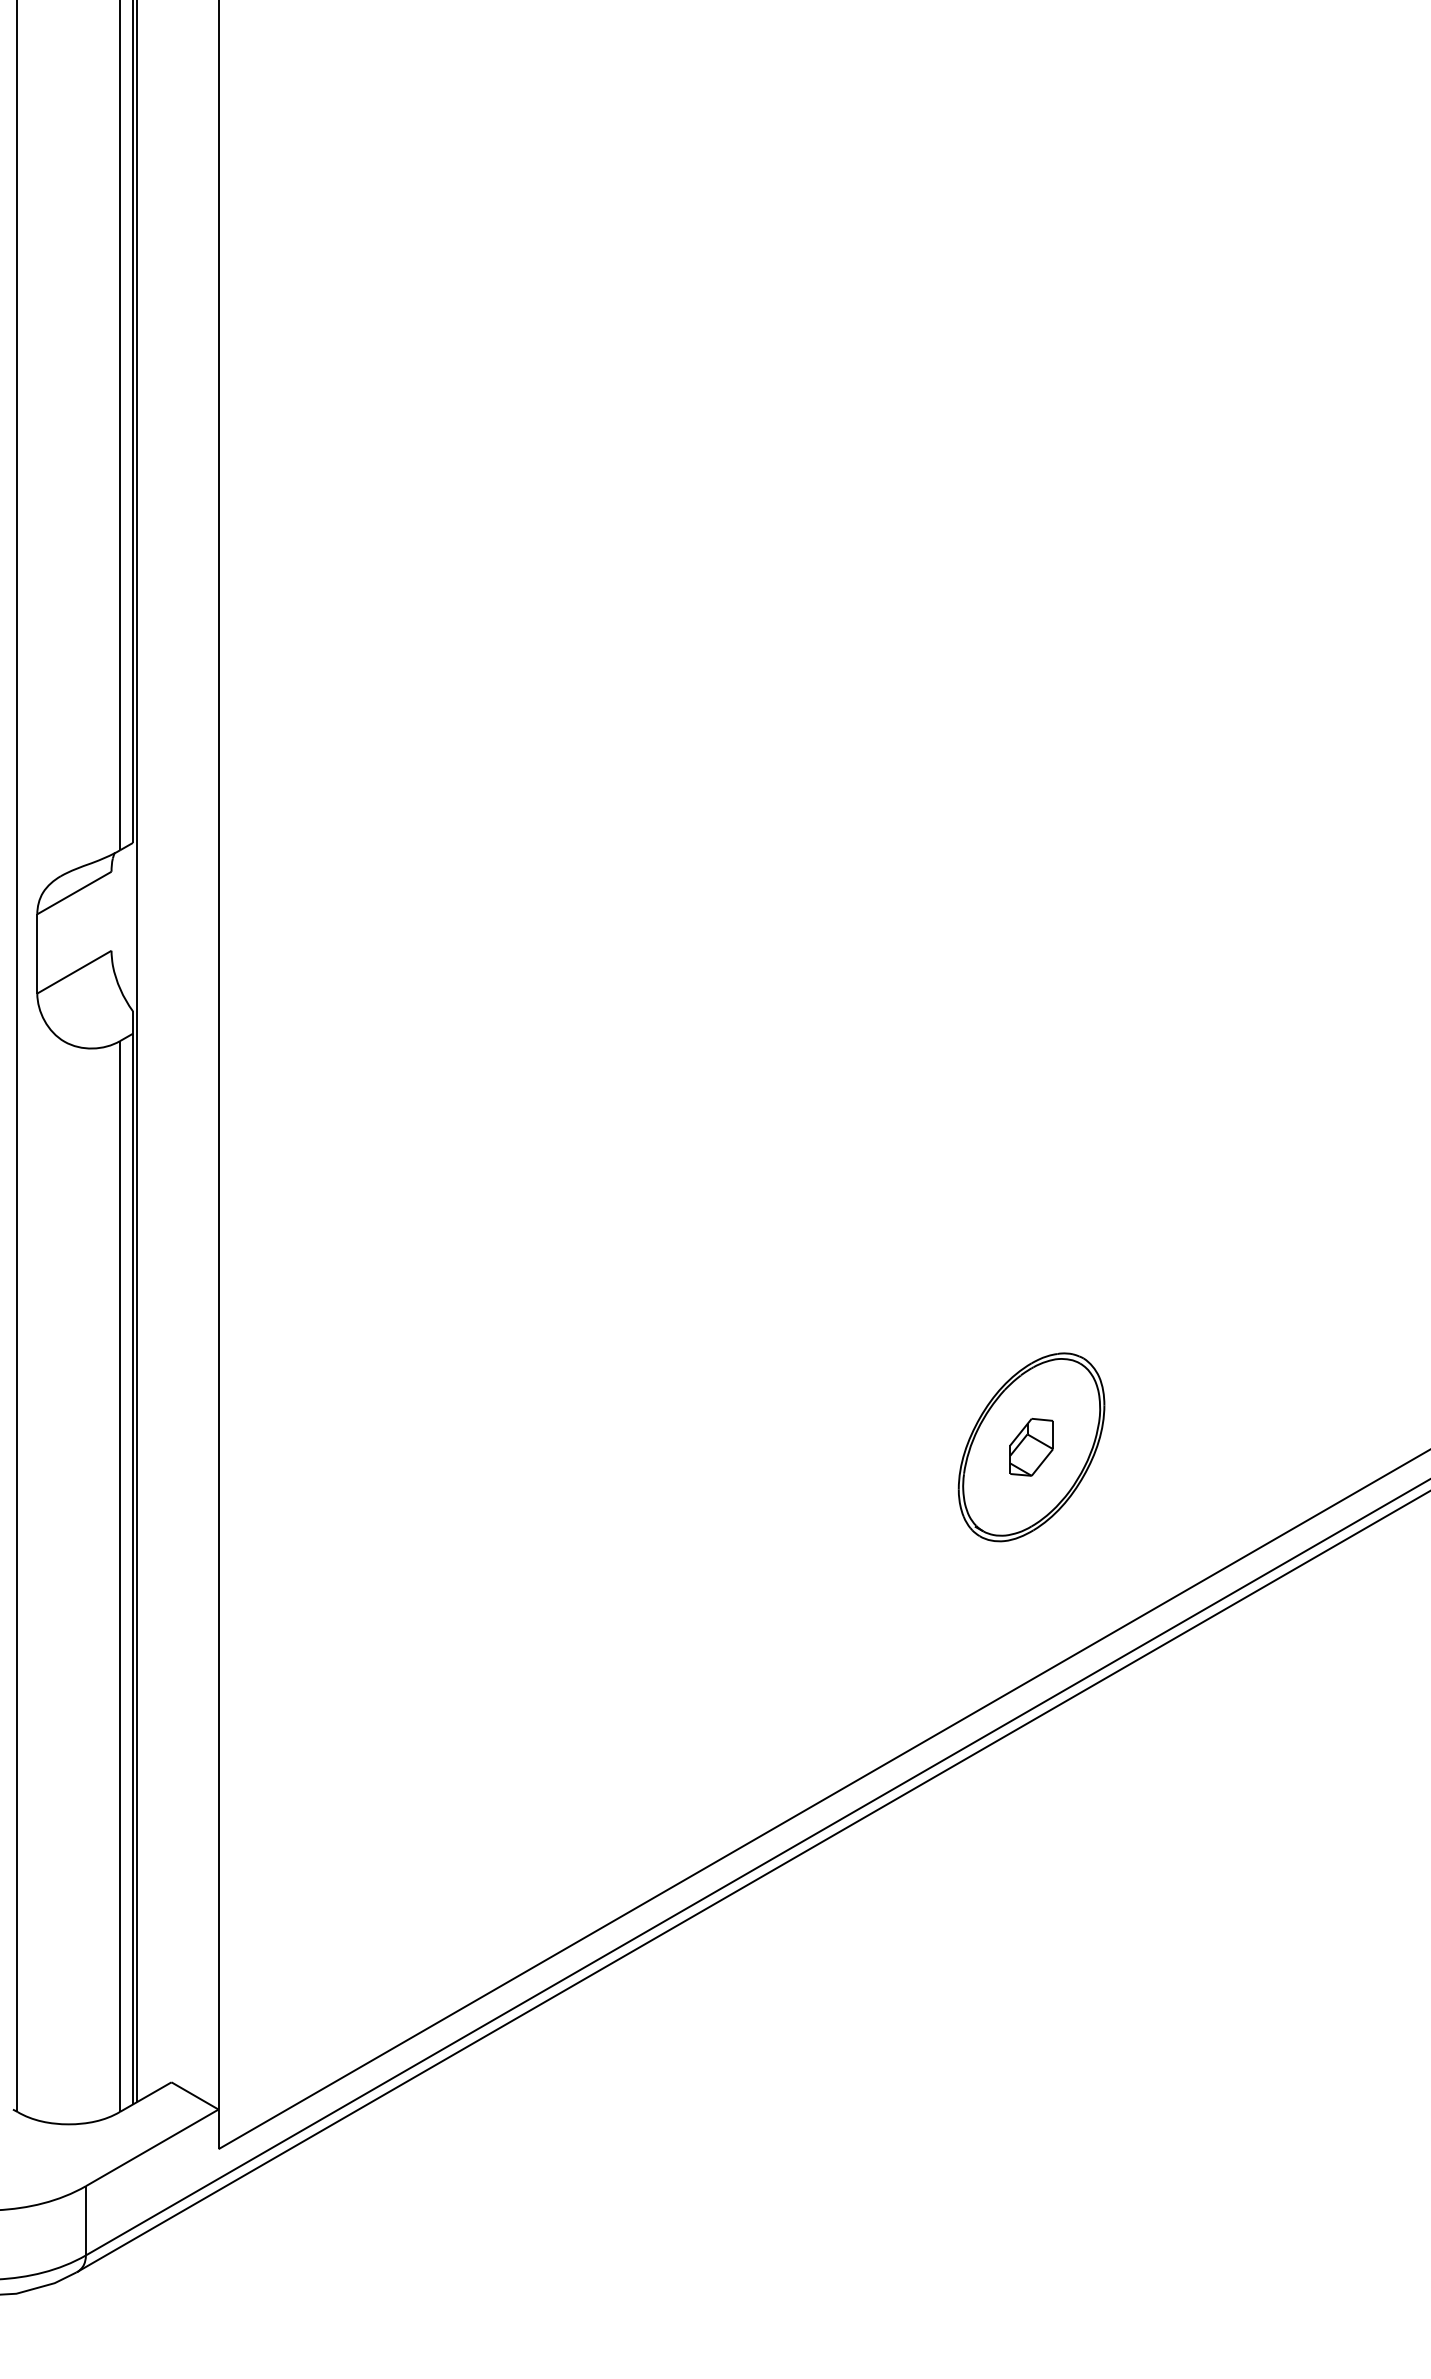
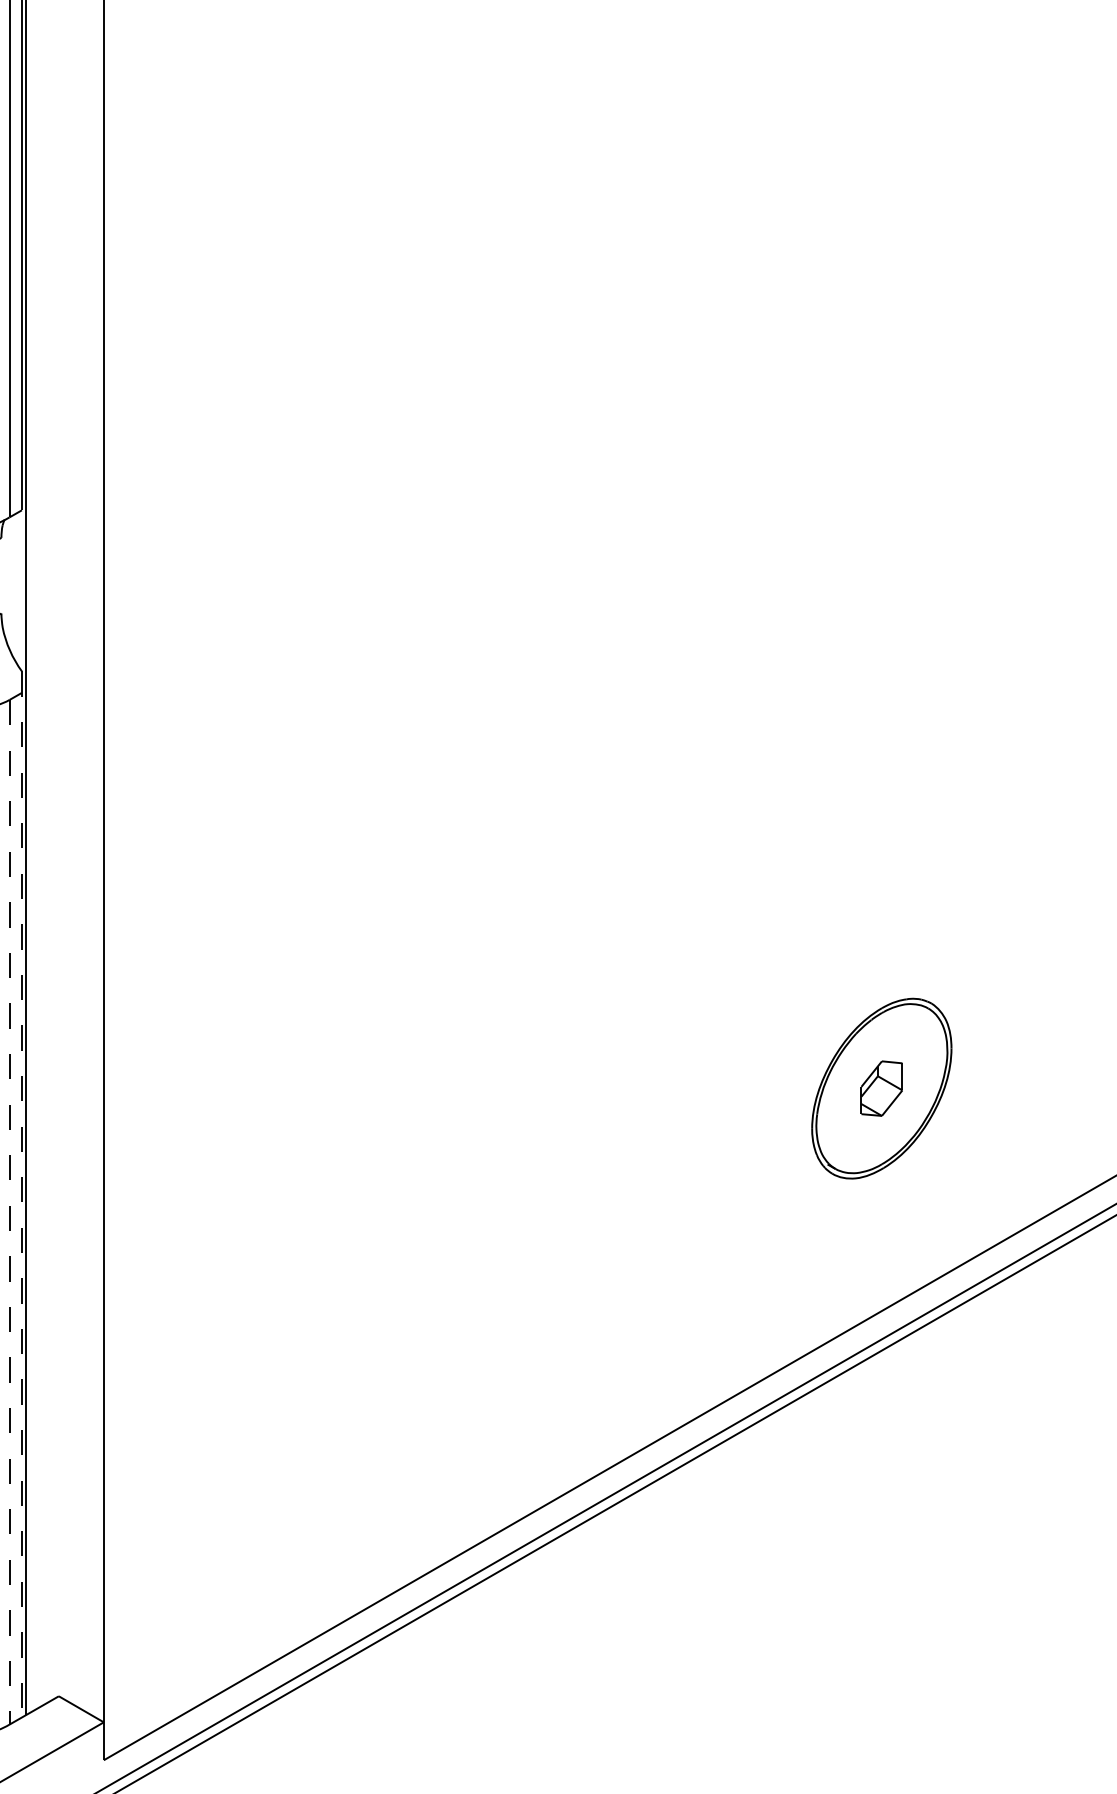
line: (132, 1557) -> (21, 1194), solid -> dashed
line: (120, 1577) -> (10, 1213), solid -> dashed

